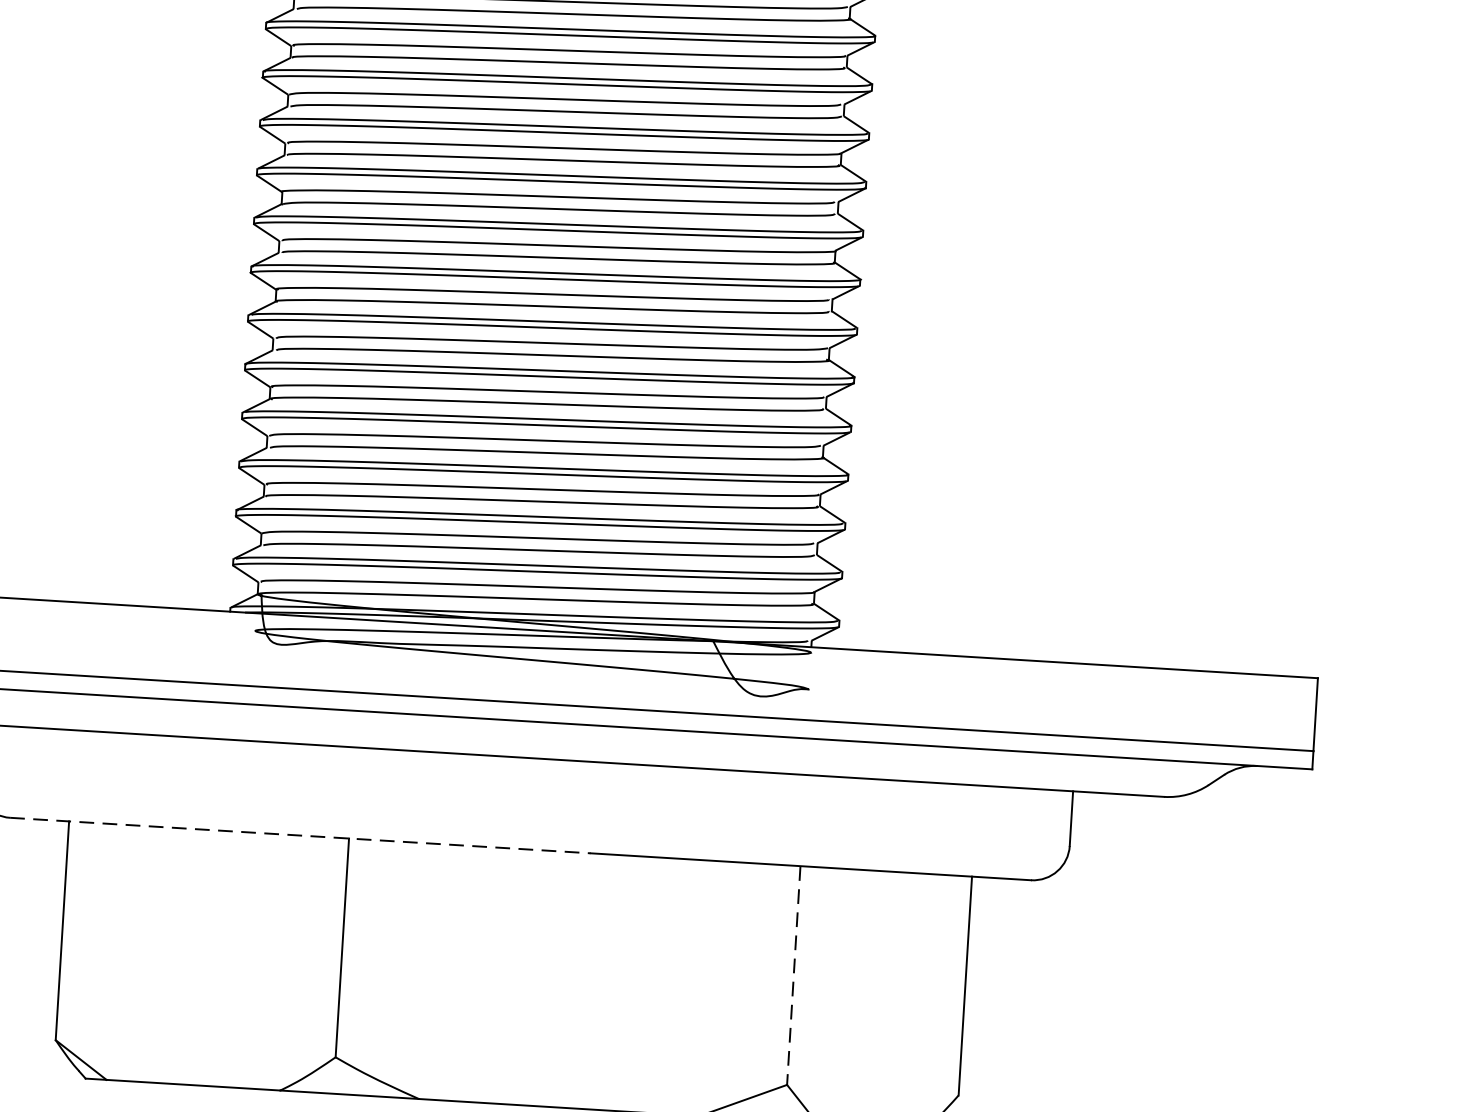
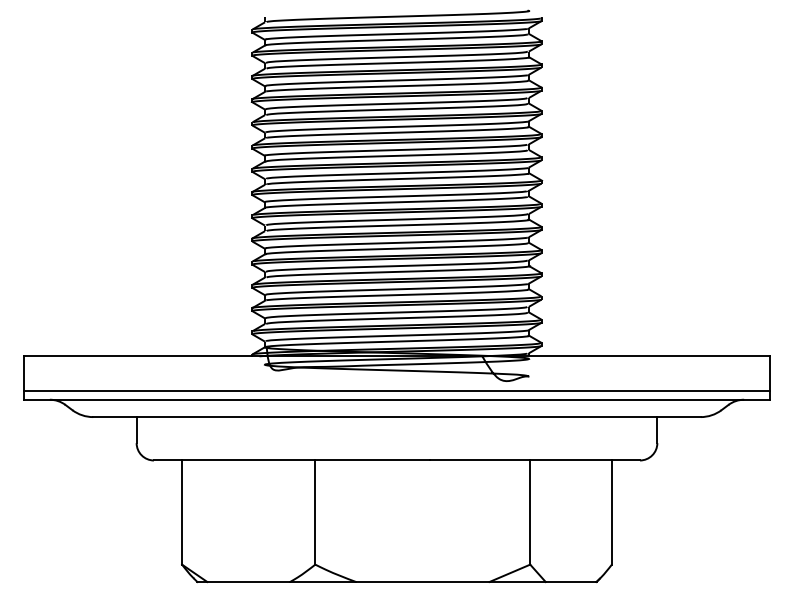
line: (301, 835) -> (292, 460), dashed -> solid
line: (794, 977) -> (530, 513), dashed -> solid

